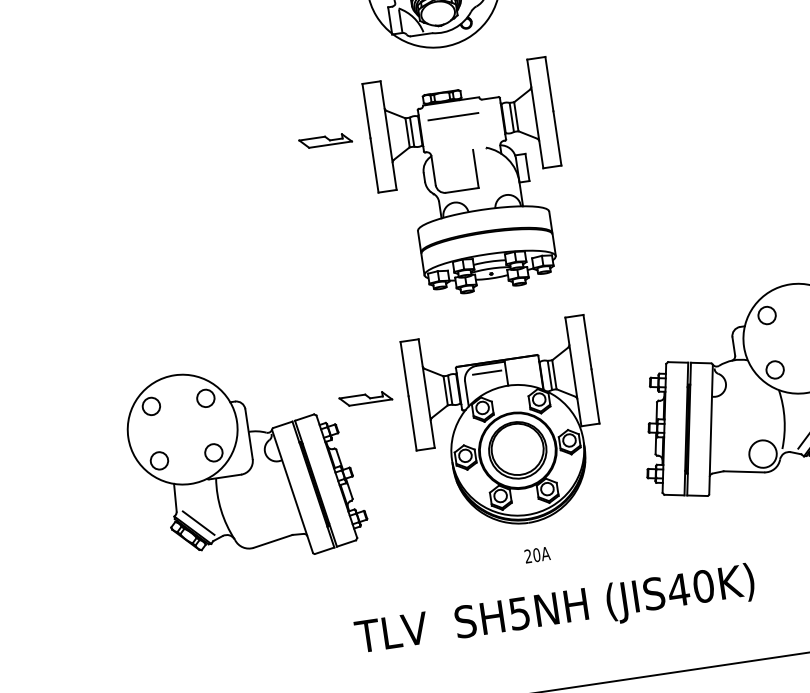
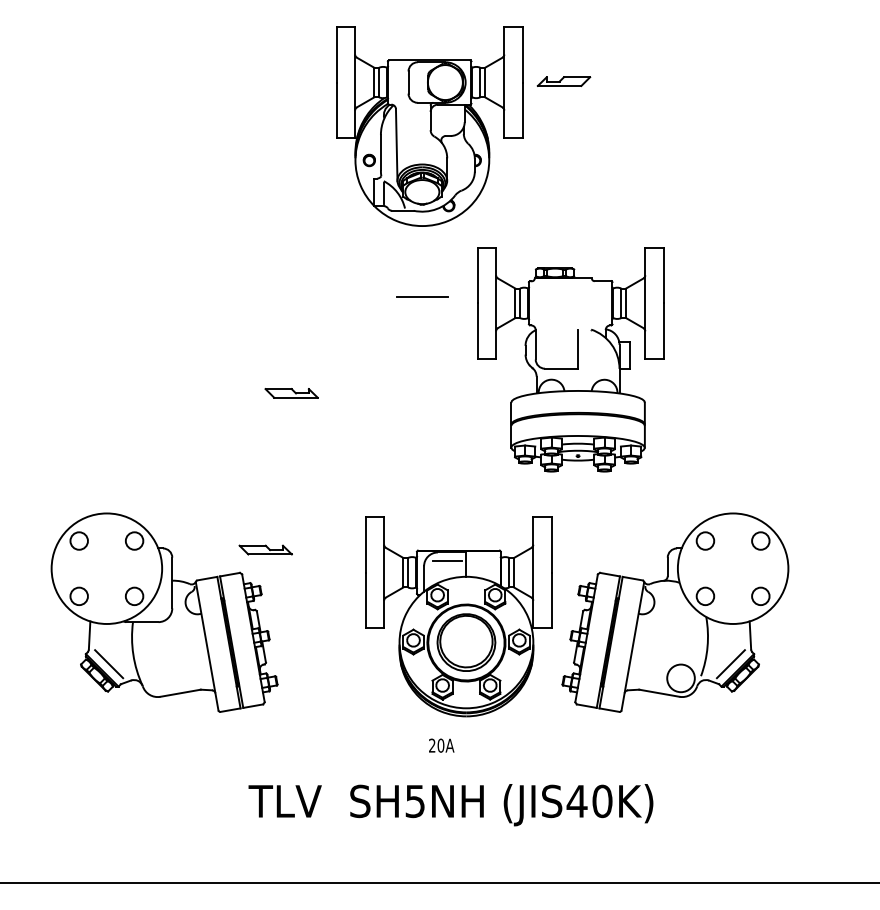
part: (325, 141) -> (291, 393), moved
part: (469, 180) -> (570, 359), moved
part: (365, 398) -> (265, 549), moved
part: (506, 425) -> (458, 616), moved

